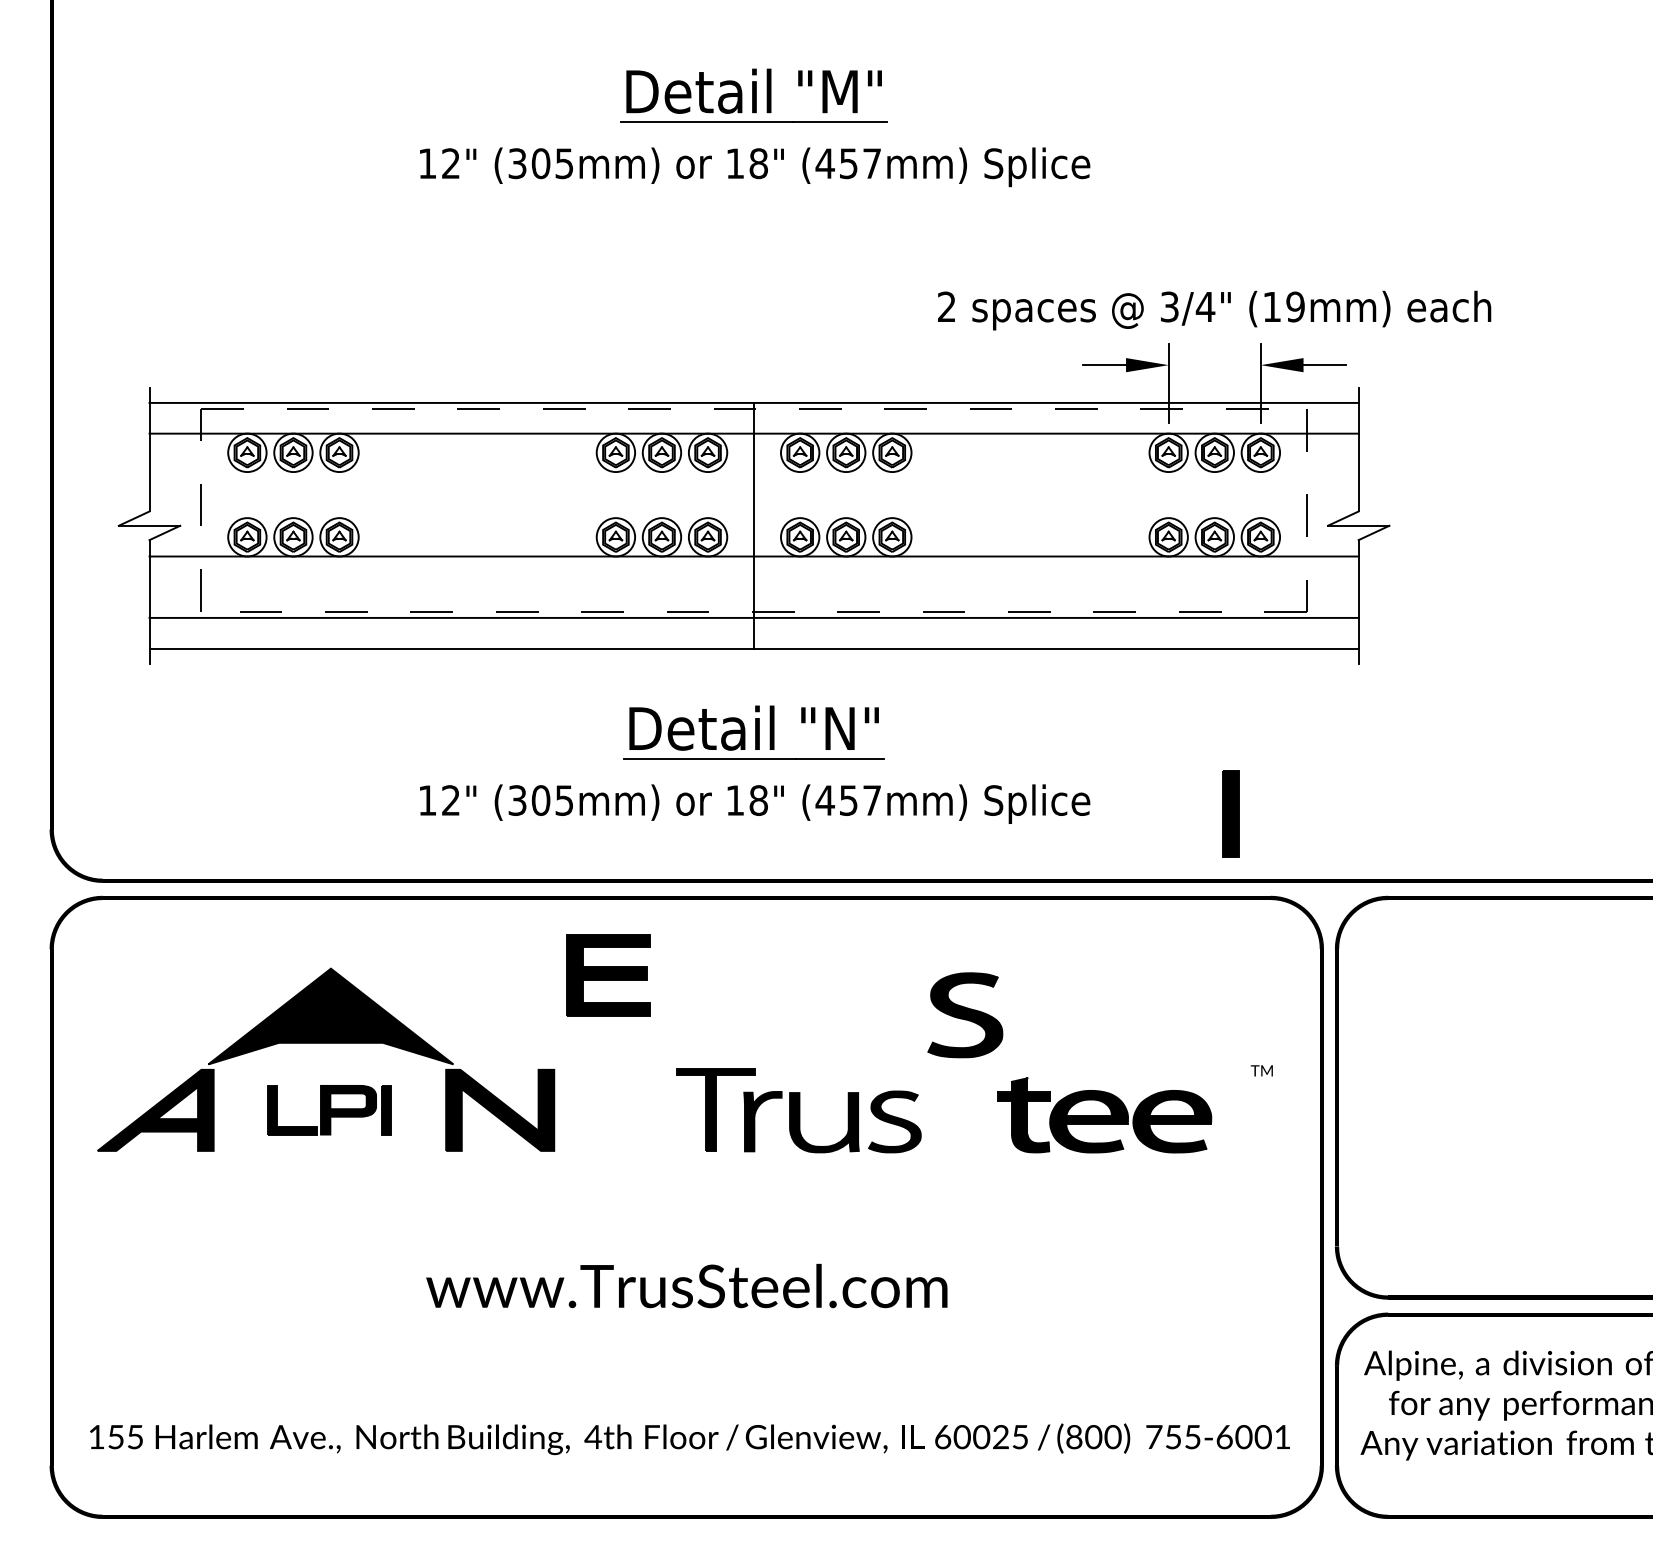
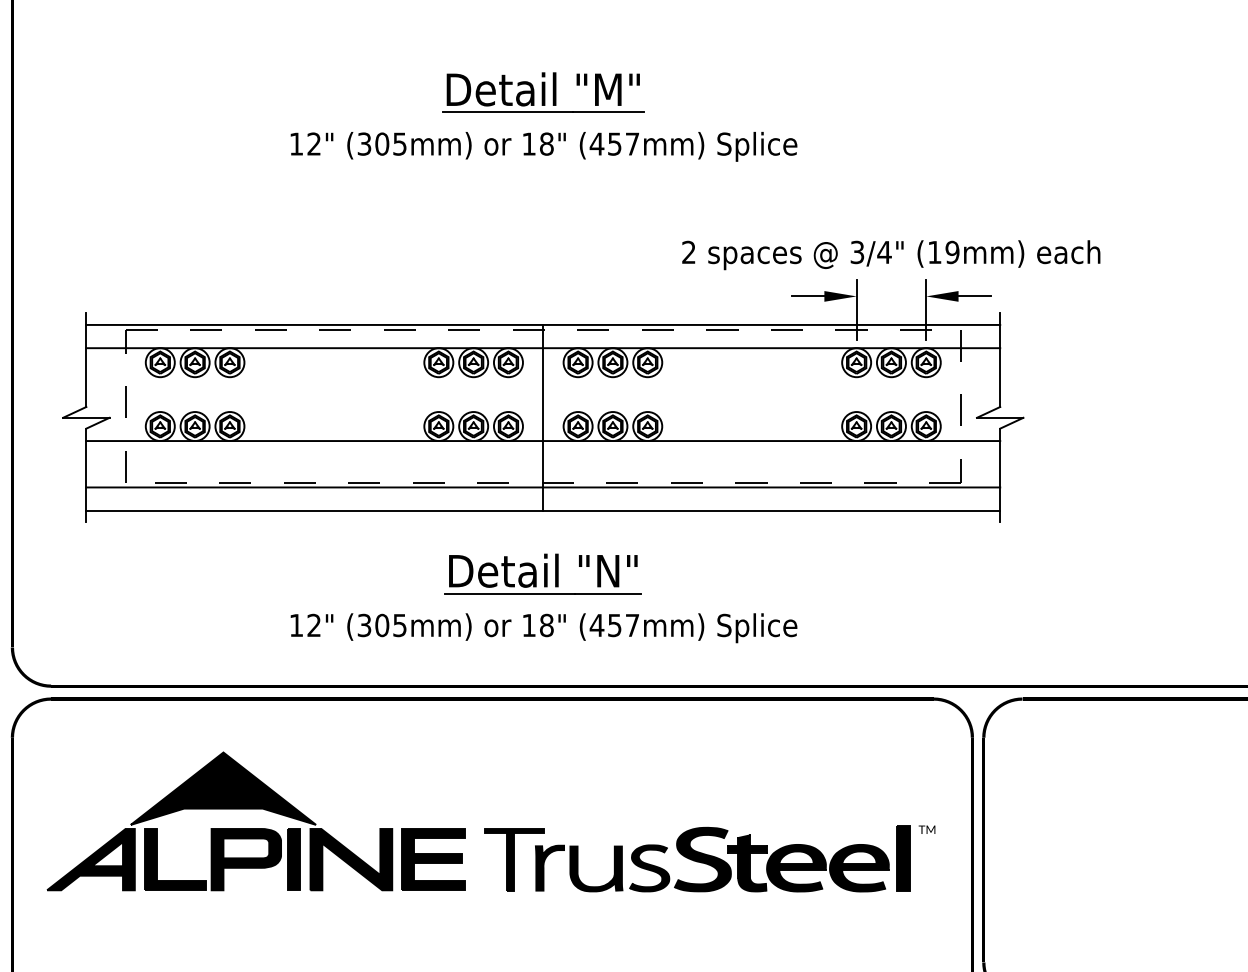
part: (1230, 813) -> (903, 857), moved
part: (608, 975) -> (433, 859), moved
part: (965, 1015) -> (703, 859), moved
part: (329, 1109) -> (222, 858), size x1.67

